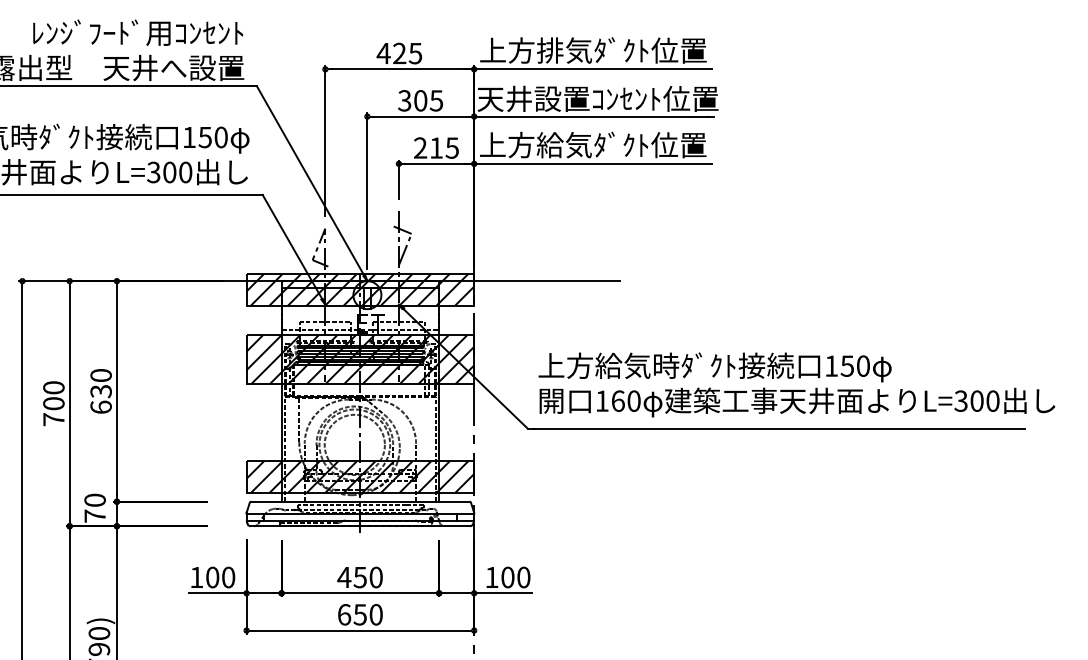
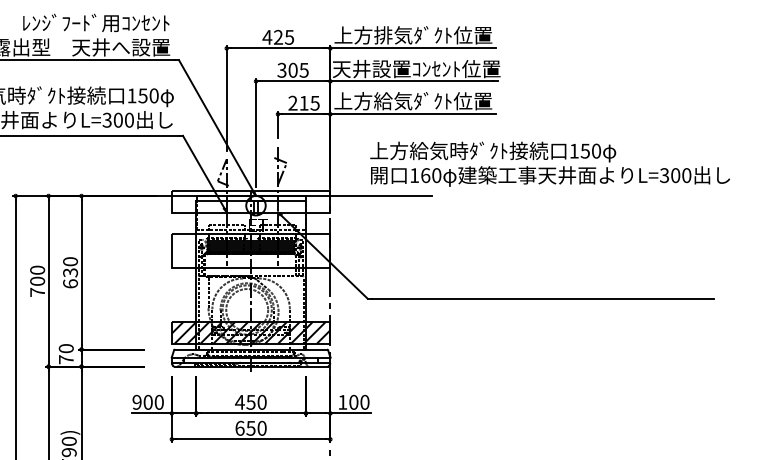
hatch: (359, 290) -> (250, 202), removed
hatch: (359, 359) -> (250, 250), removed
text: (795, 383) -> (549, 163), moved
text: (195, 576) -> (136, 401), 100 -> 900

